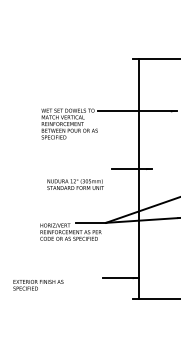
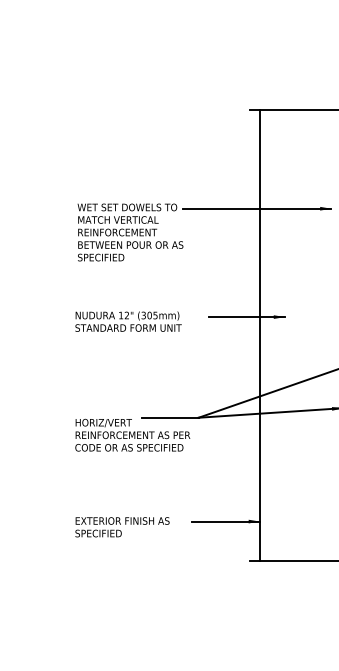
text: (75, 184) -> (128, 321), moved
text: (38, 285) -> (122, 527), moved

